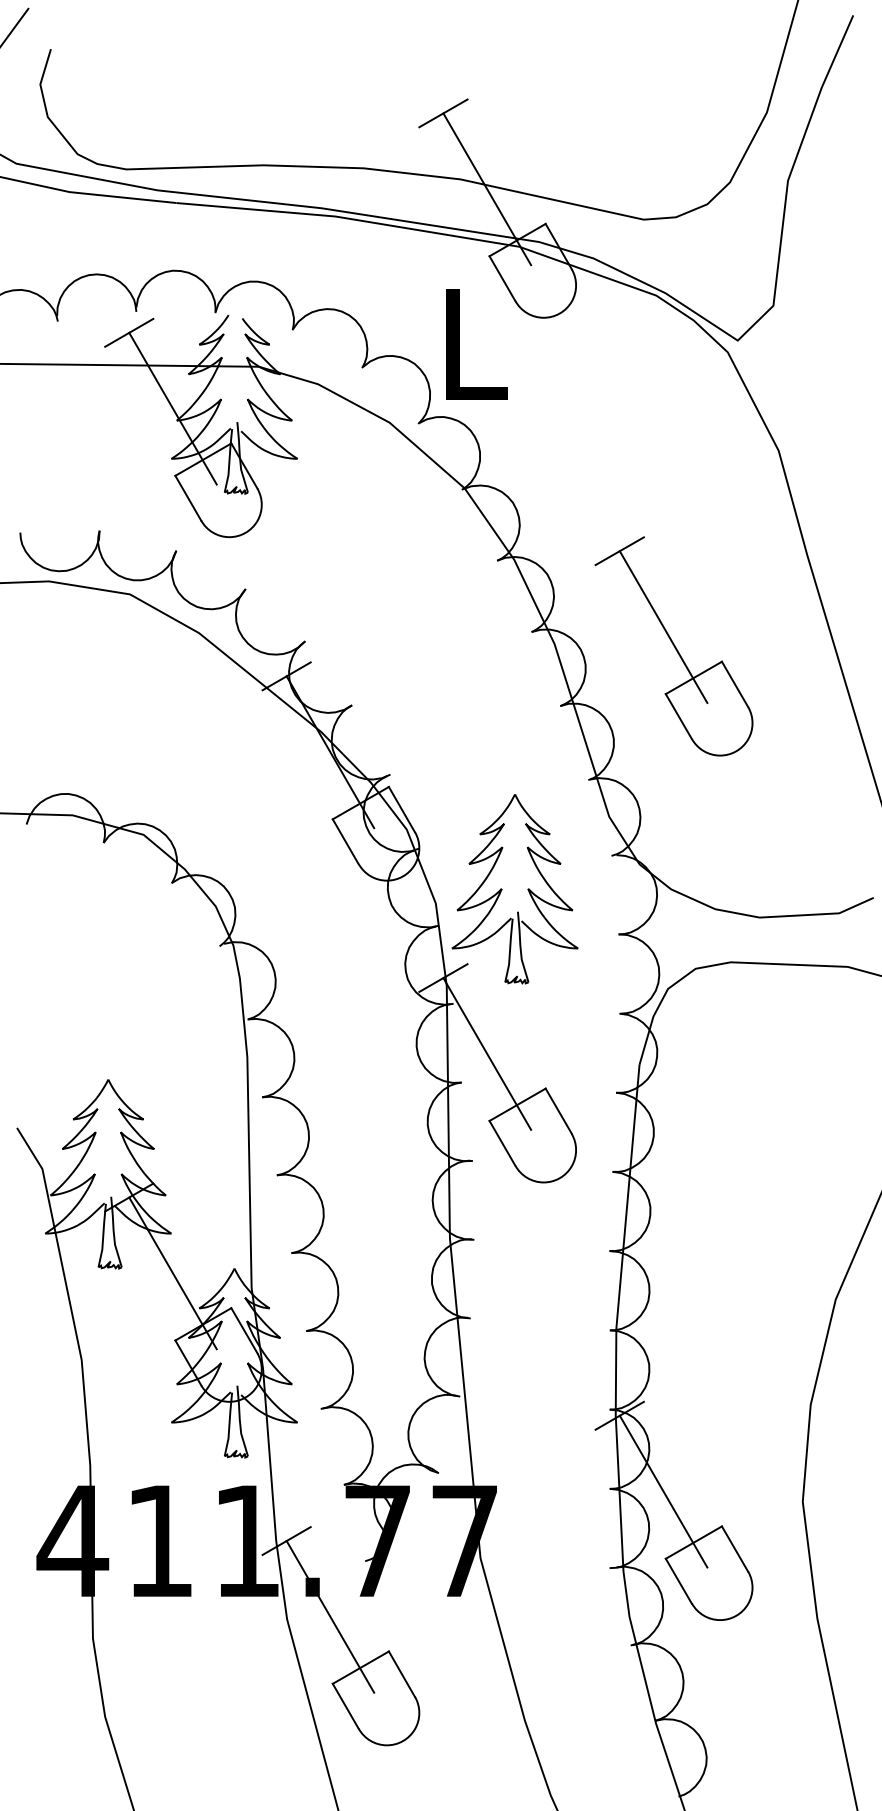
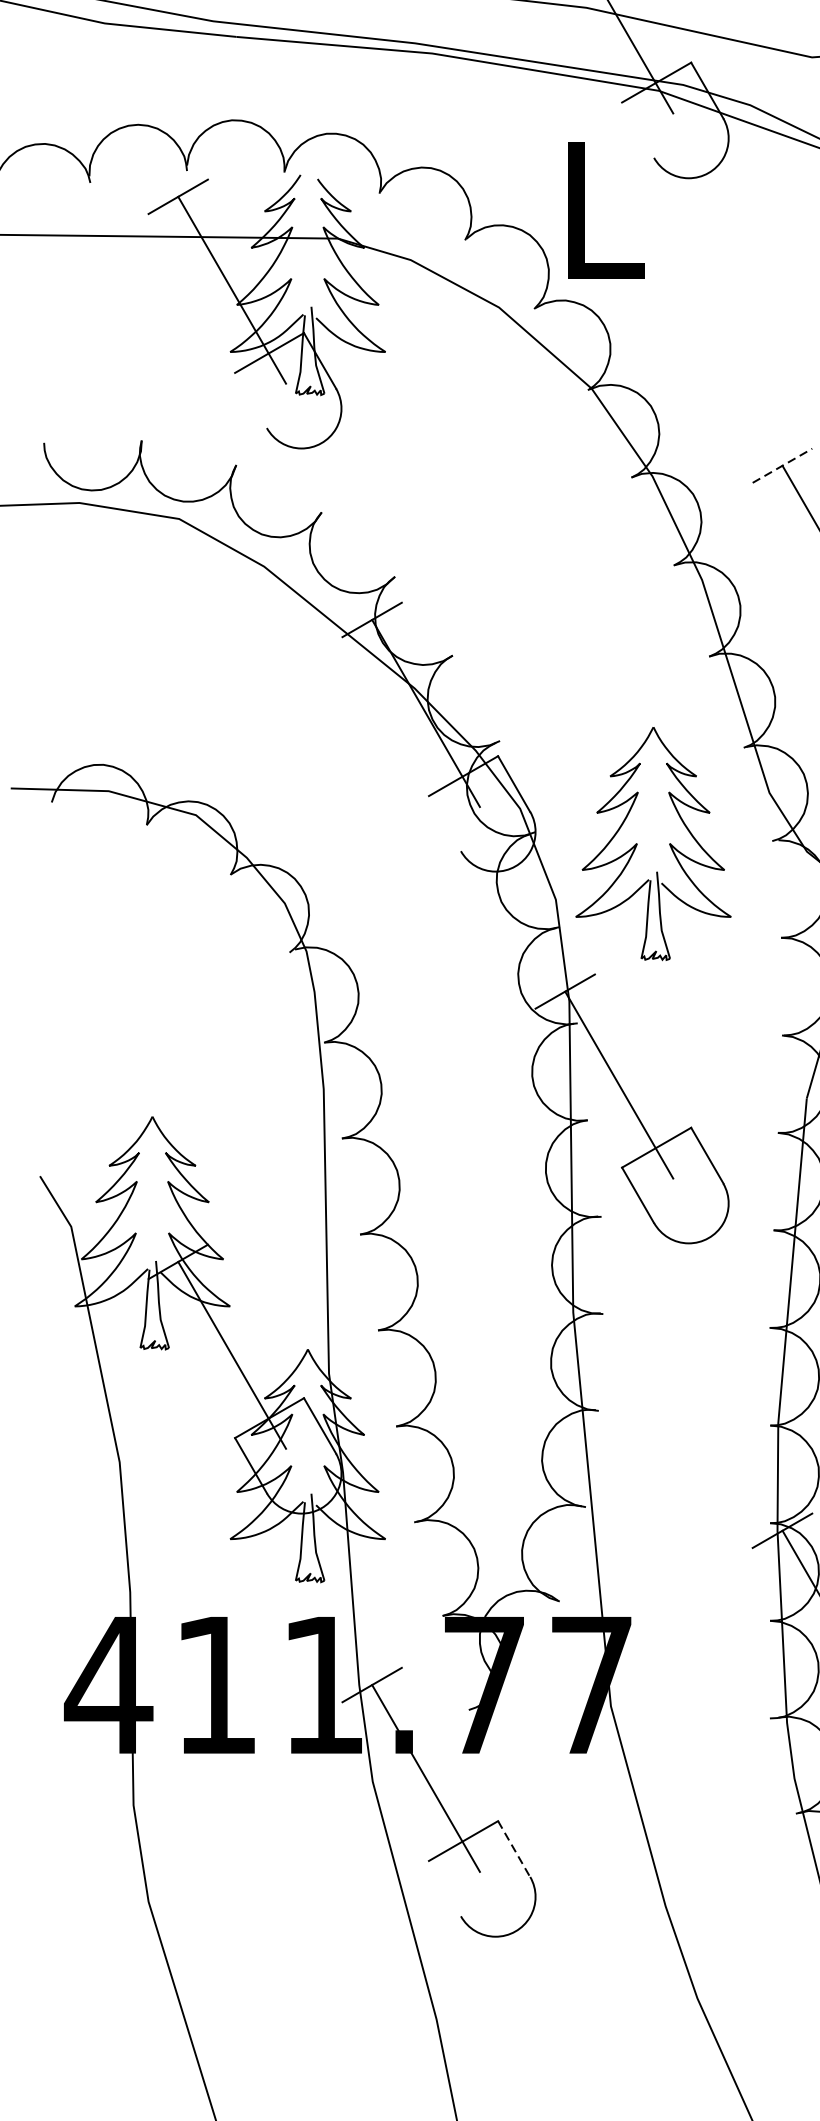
line: (502, 278) -> (638, 129), removed
line: (188, 497) -> (251, 399), removed
line: (619, 551) -> (782, 466), solid -> dashed
line: (345, 841) -> (444, 823), removed
part: (502, 889) -> (638, 844), moved
line: (402, 1674) -> (514, 1849), solid -> dashed
line: (345, 1705) -> (444, 1887), removed

